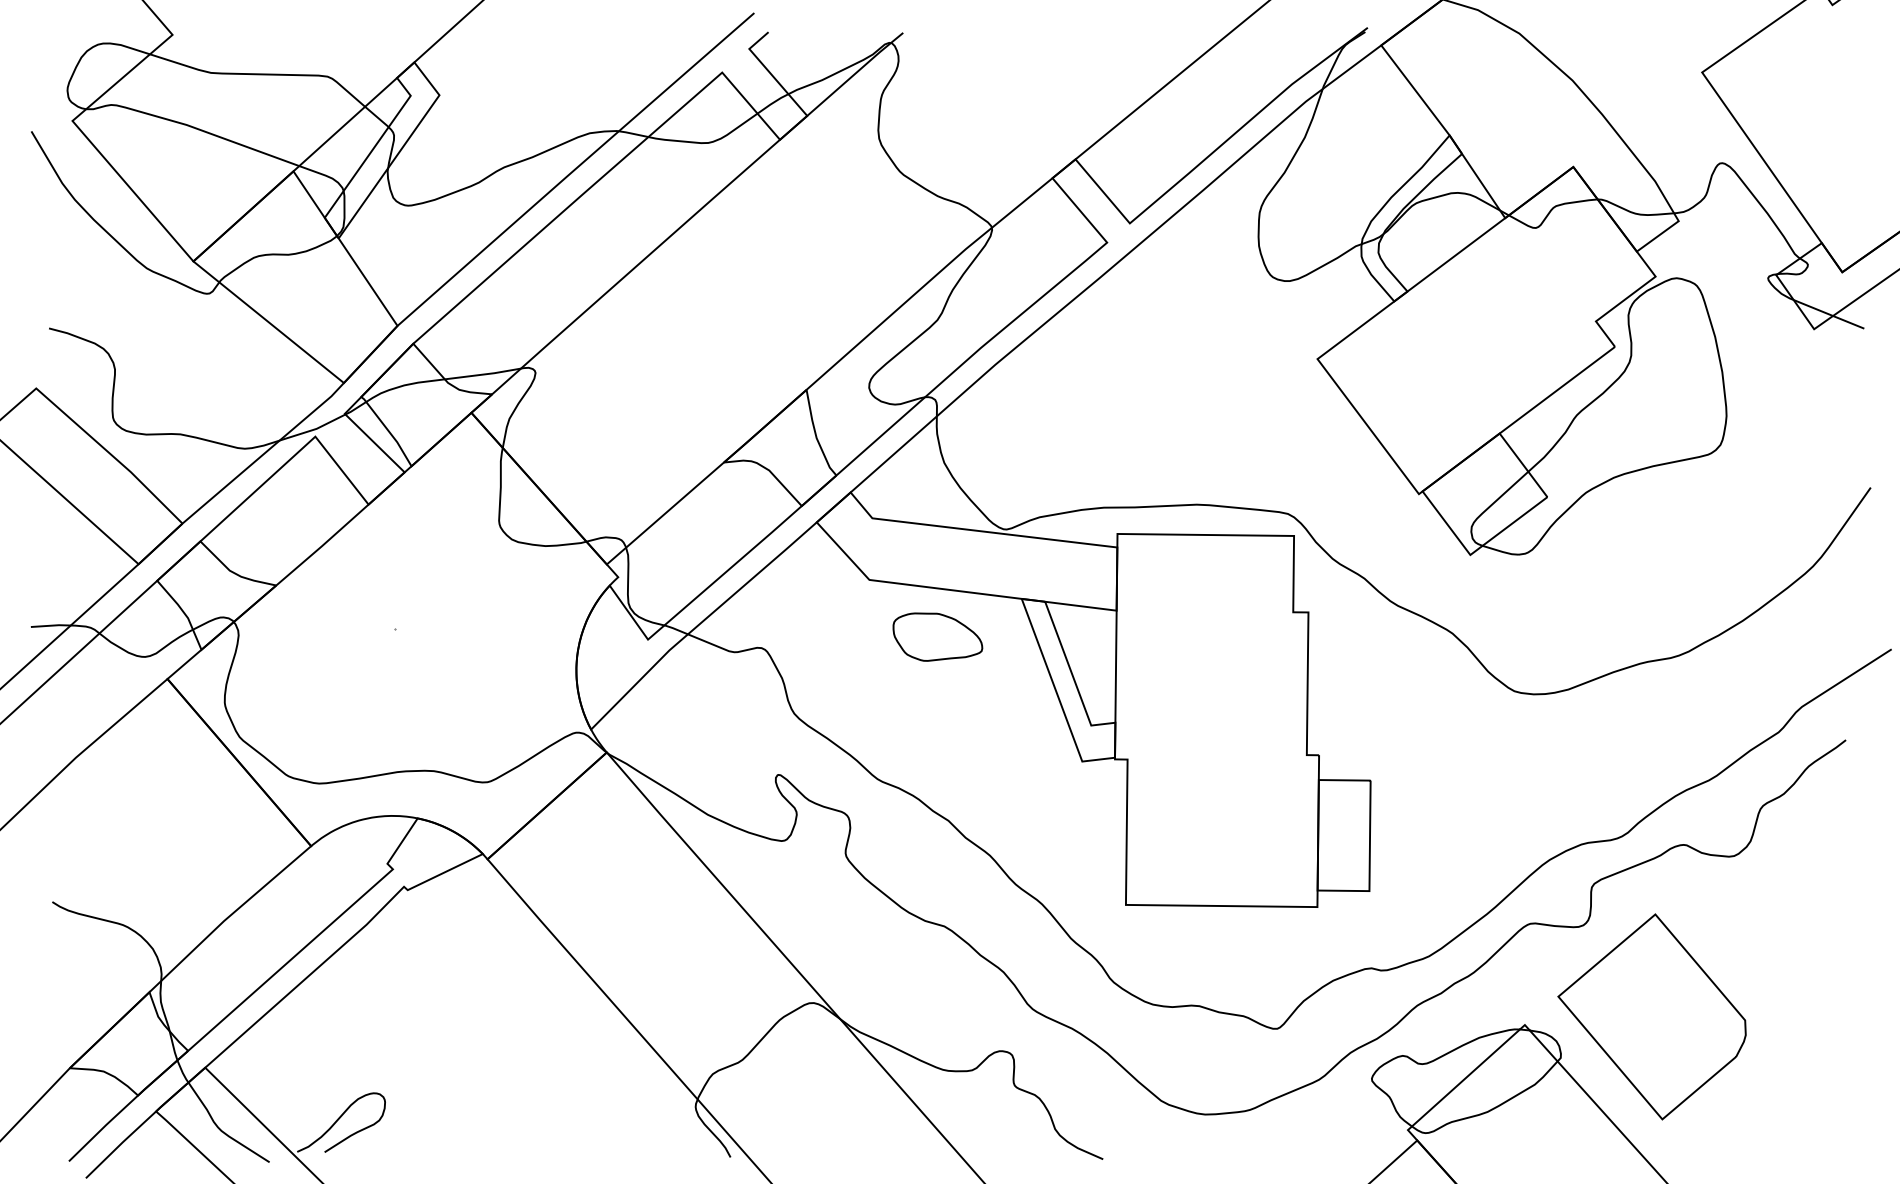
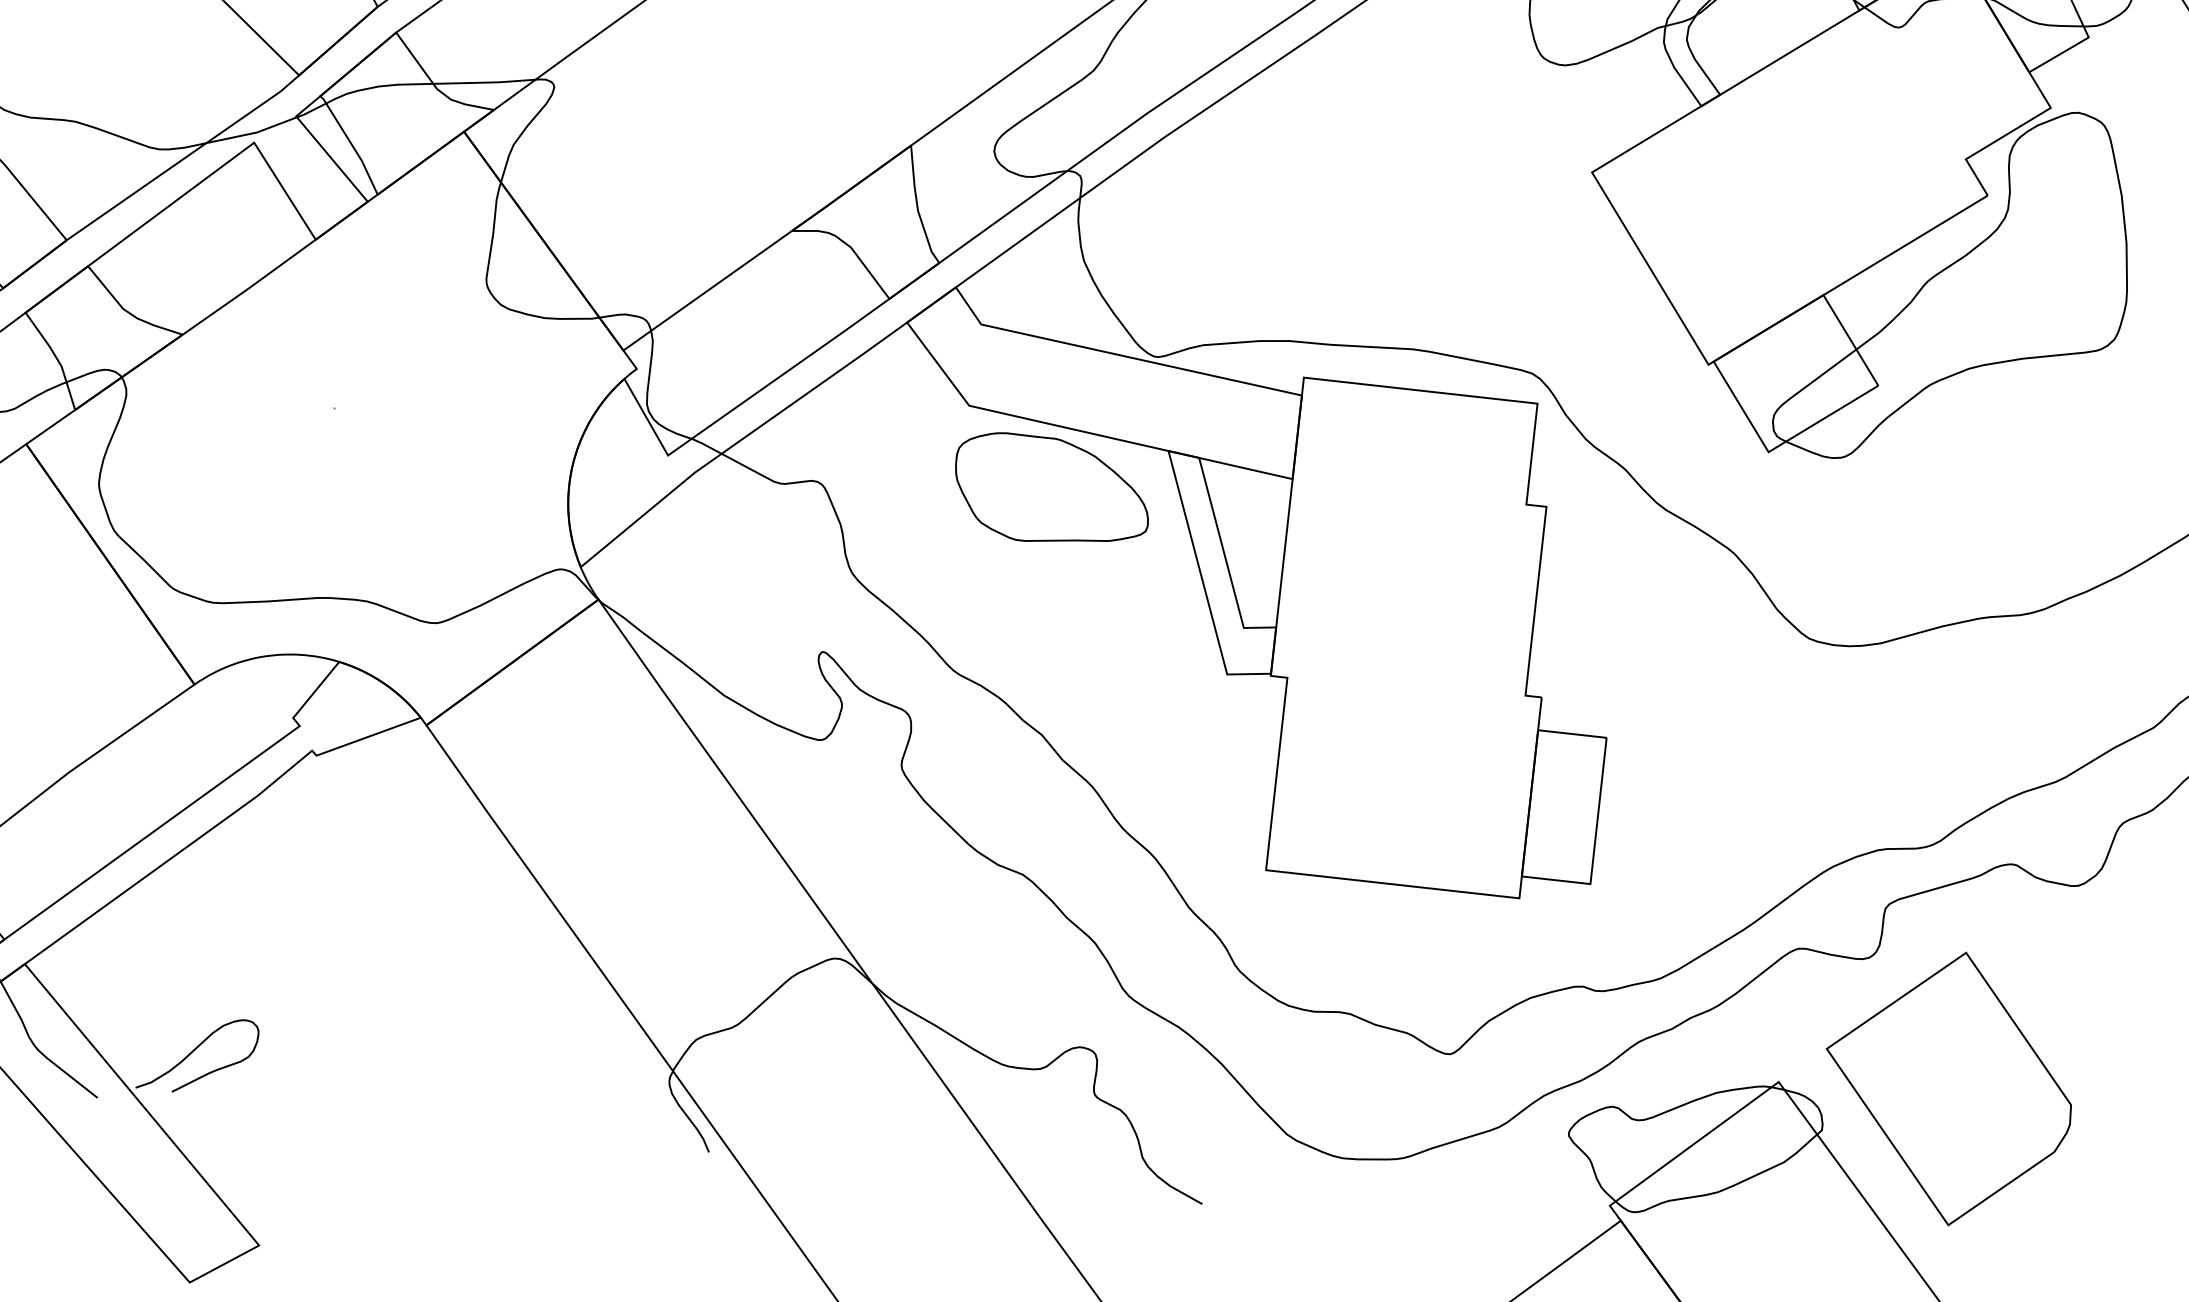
part: (937, 636) -> (1051, 489), size x1.67

